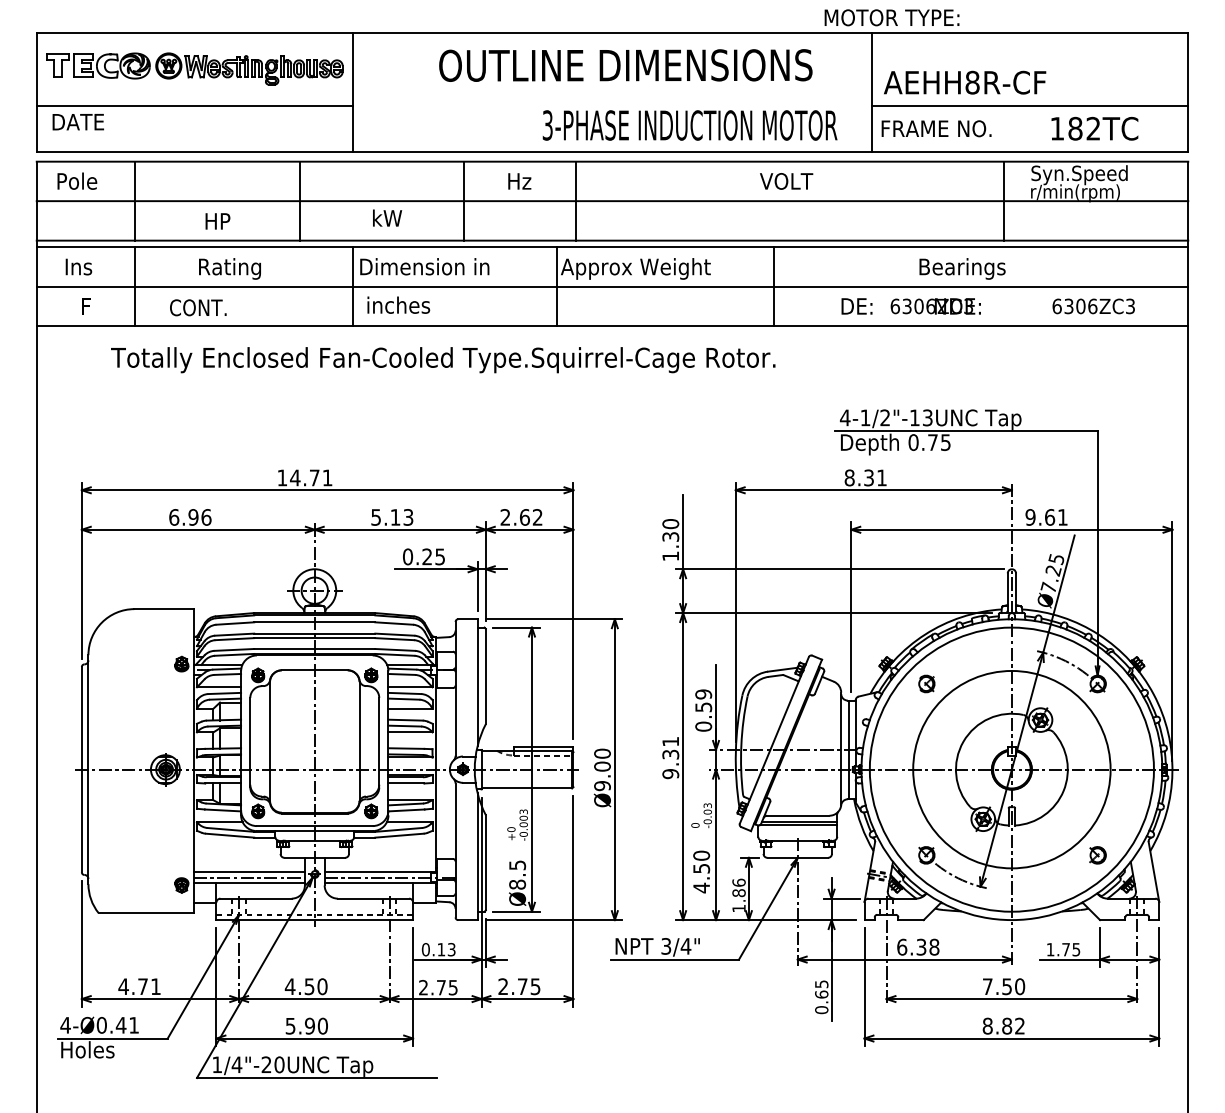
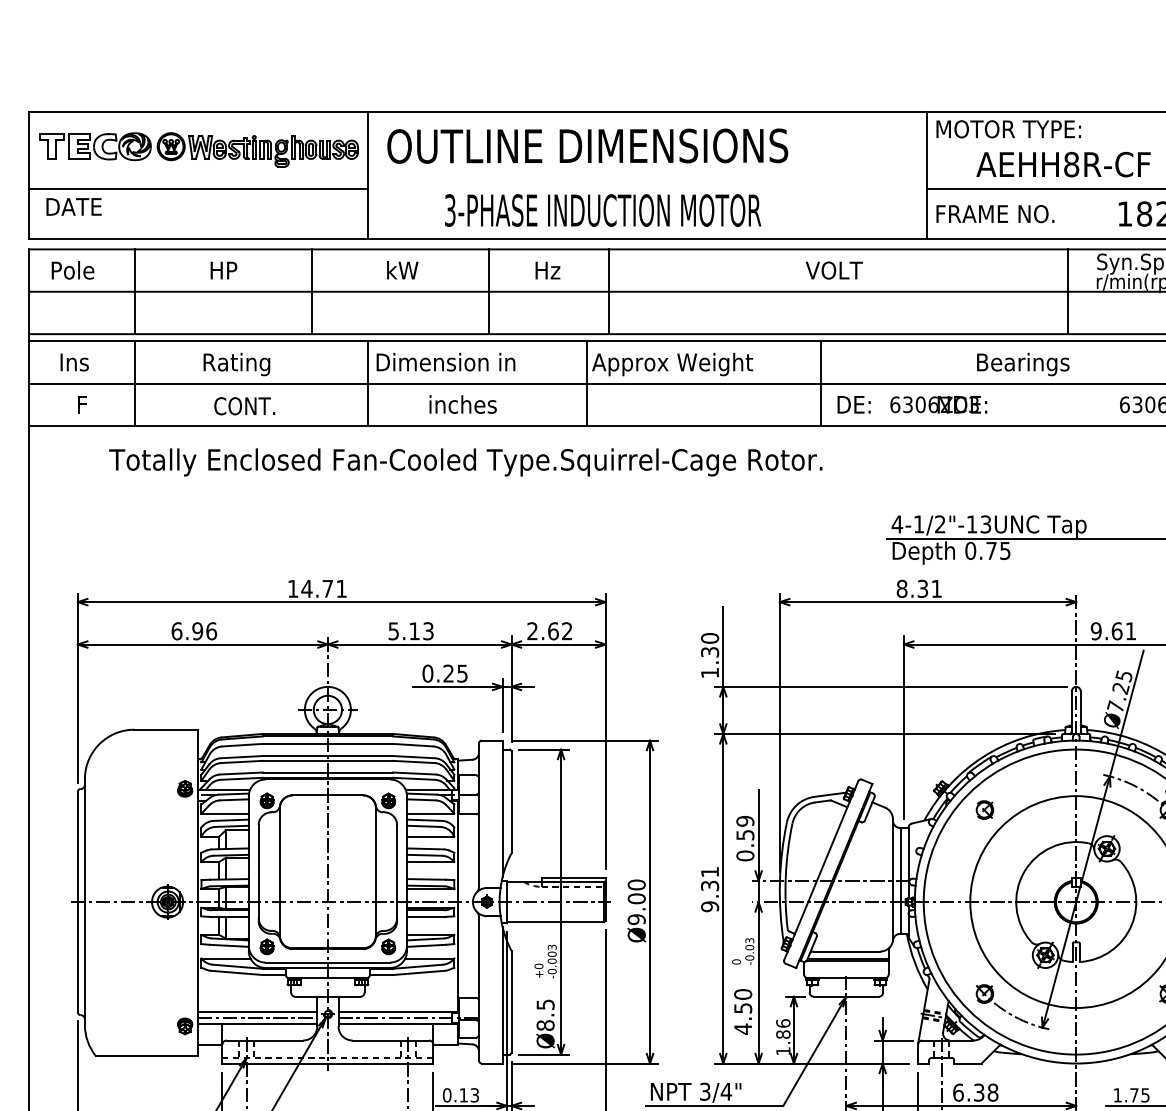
text: (891, 17) -> (1008, 128), moved
text: (625, 65) -> (587, 146), moved
text: (965, 82) -> (1064, 164), moved
text: (689, 125) -> (602, 210), moved
text: (387, 217) -> (402, 269), moved
text: (217, 221) -> (223, 270), moved
text: (398, 304) -> (462, 403), moved
text: (910, 306) -> (911, 404), moved
text: (198, 307) -> (244, 405), moved

